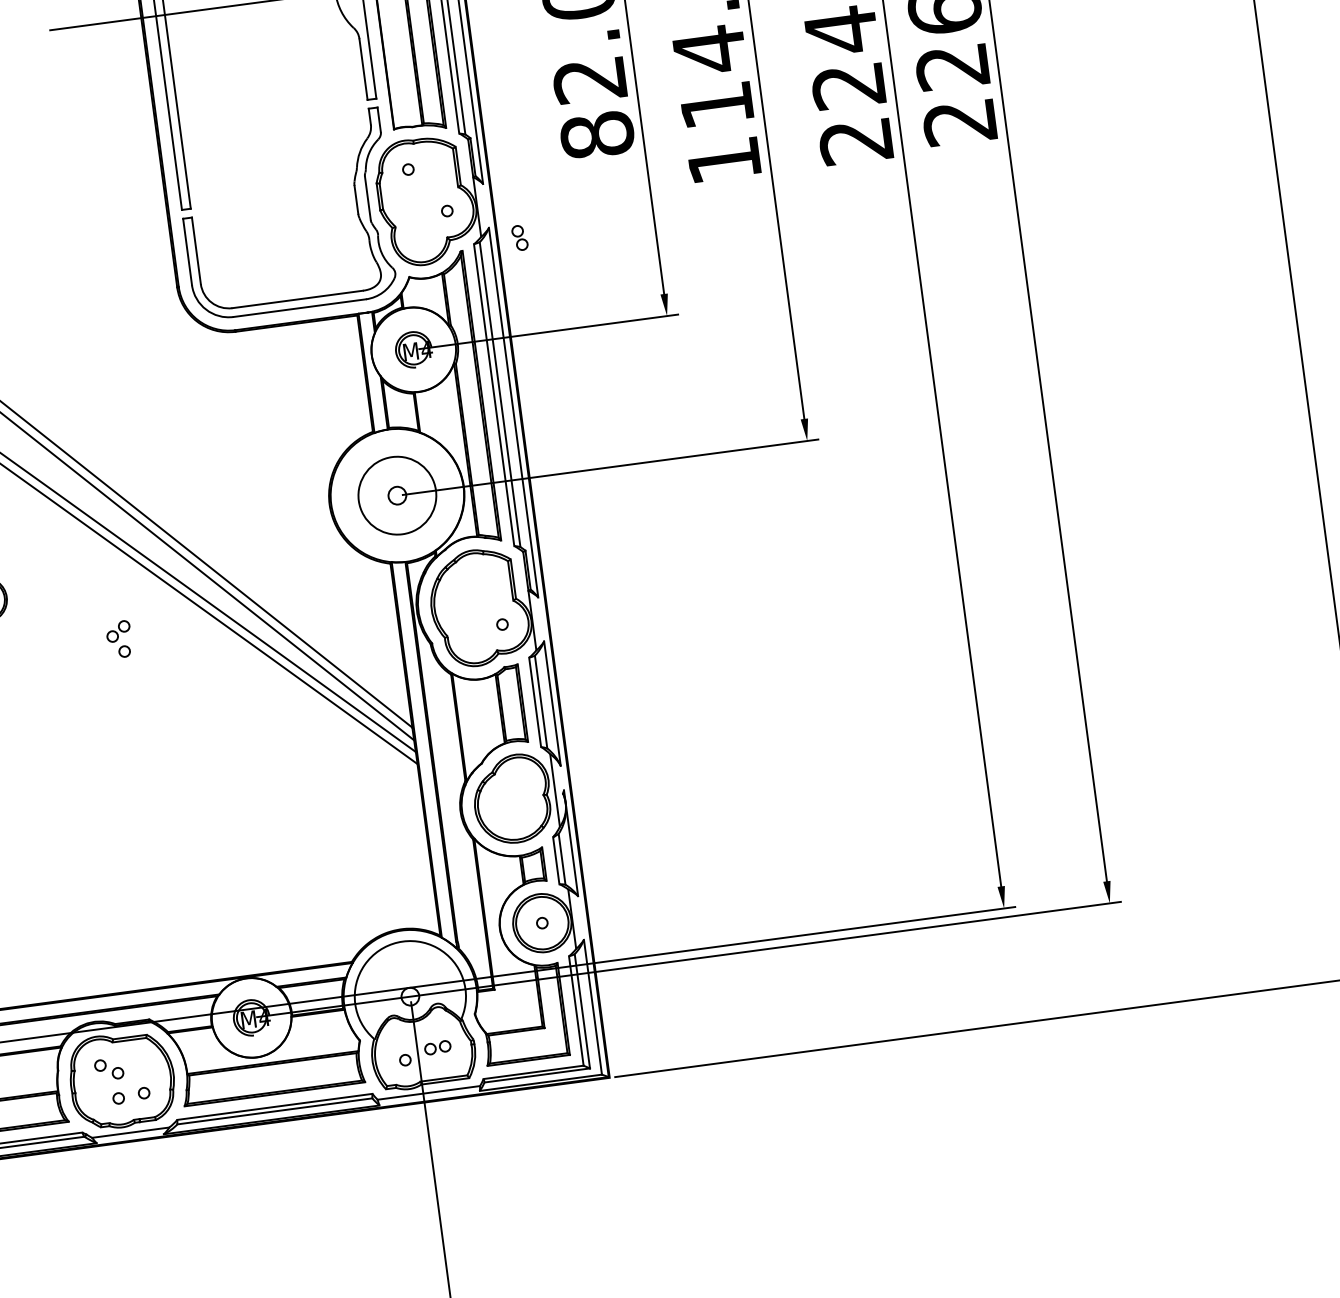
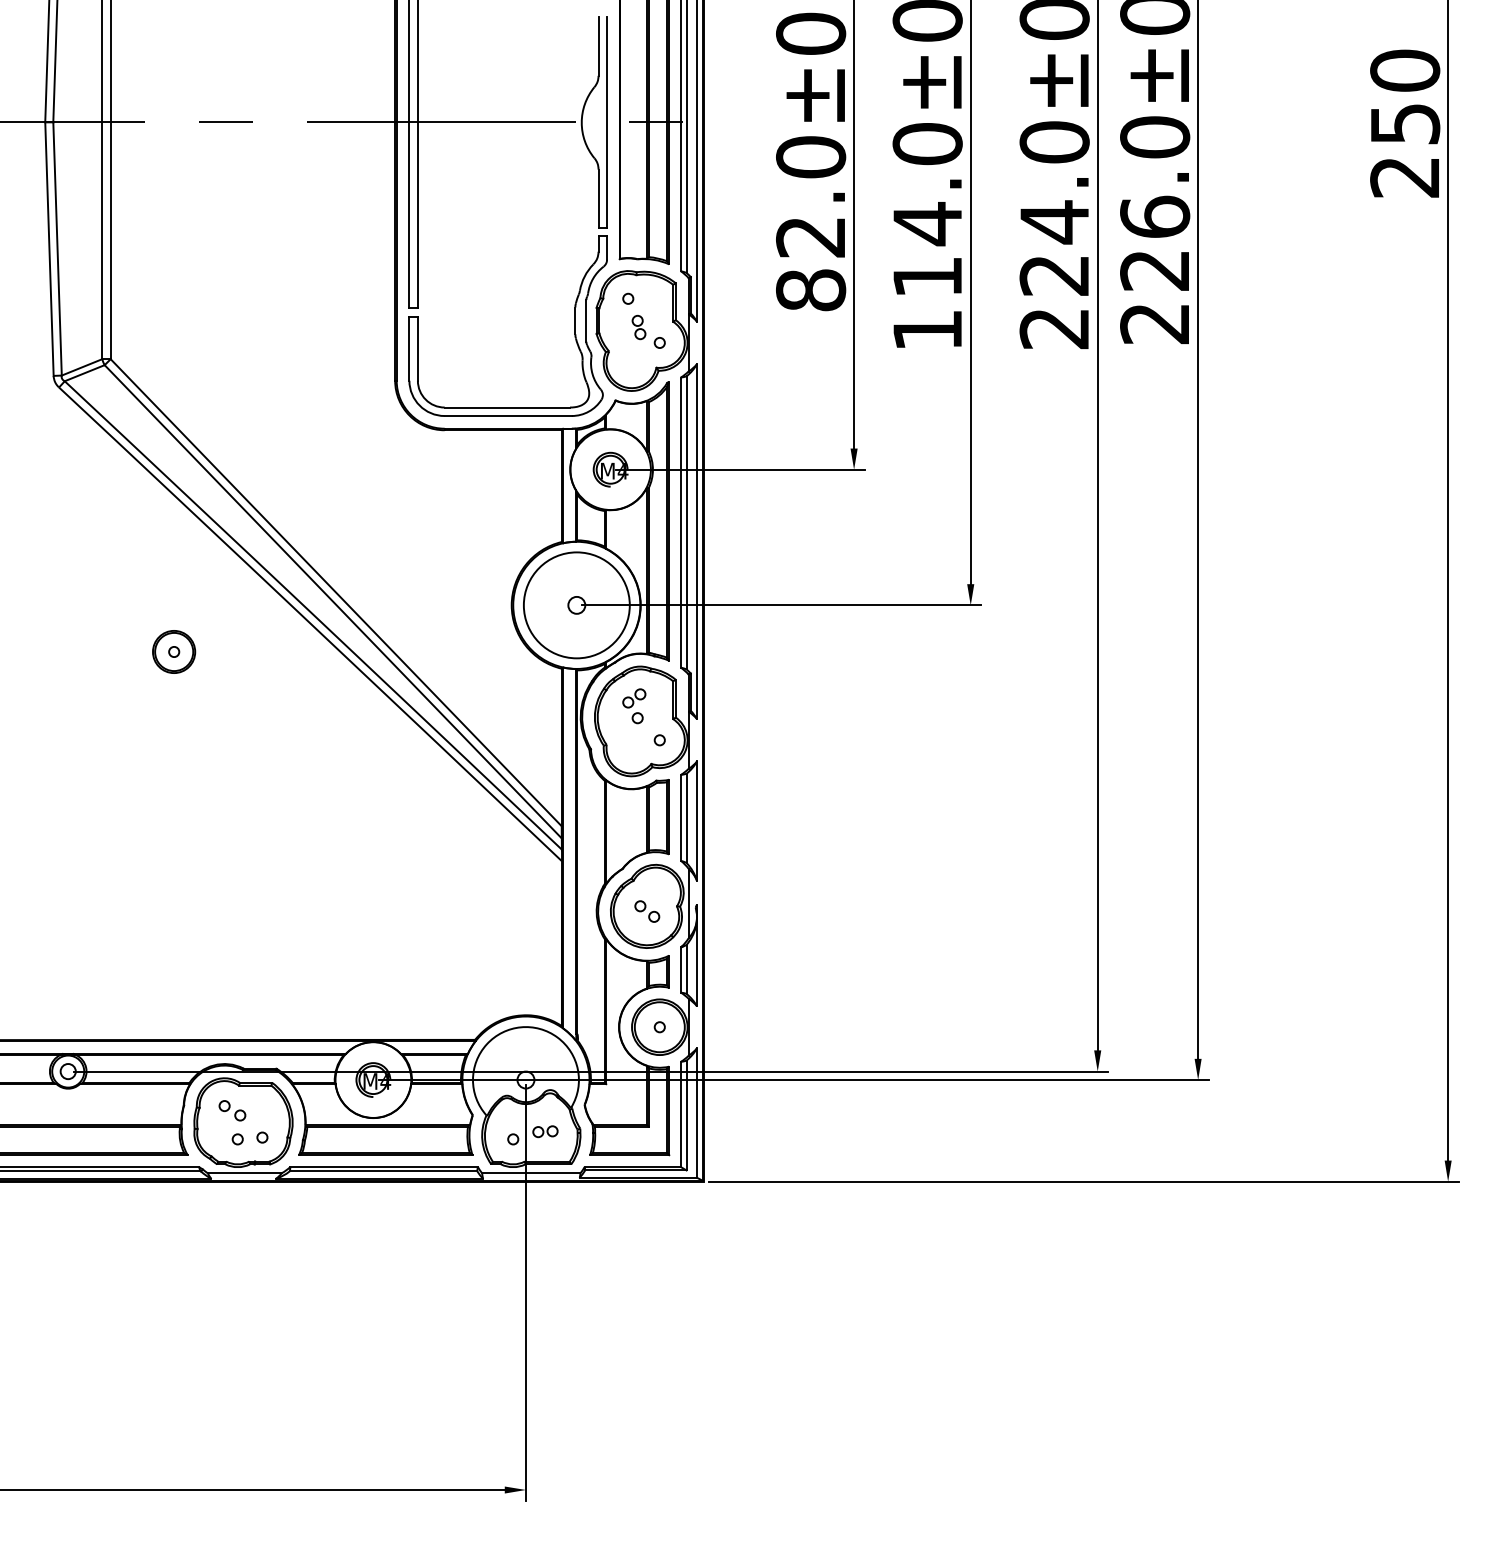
part: (519, 238) -> (638, 327), moved
circle: (397, 495) -> (576, 605), size x1.43
part: (119, 639) -> (634, 706), moved
part: (513, 804) -> (647, 911), added

